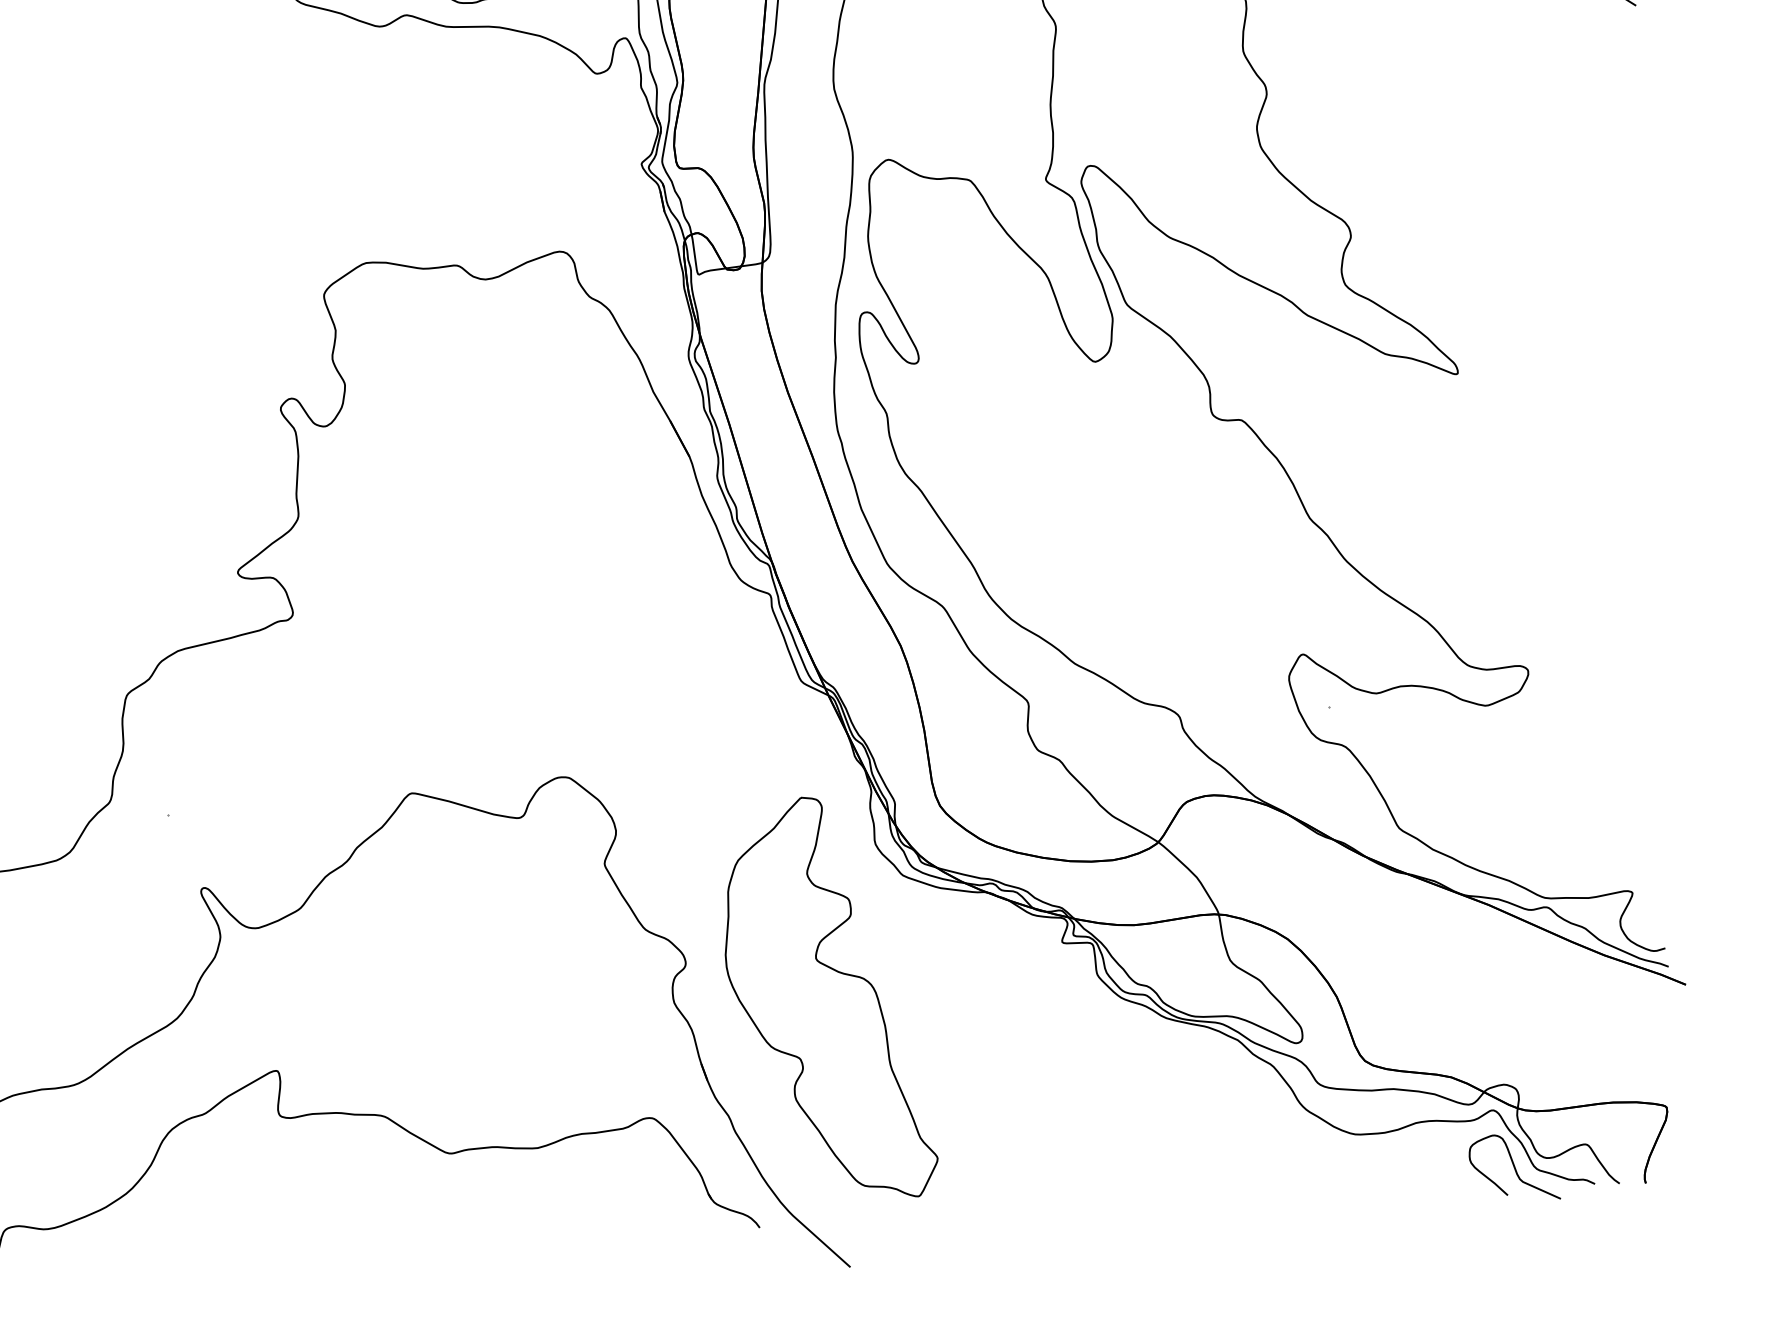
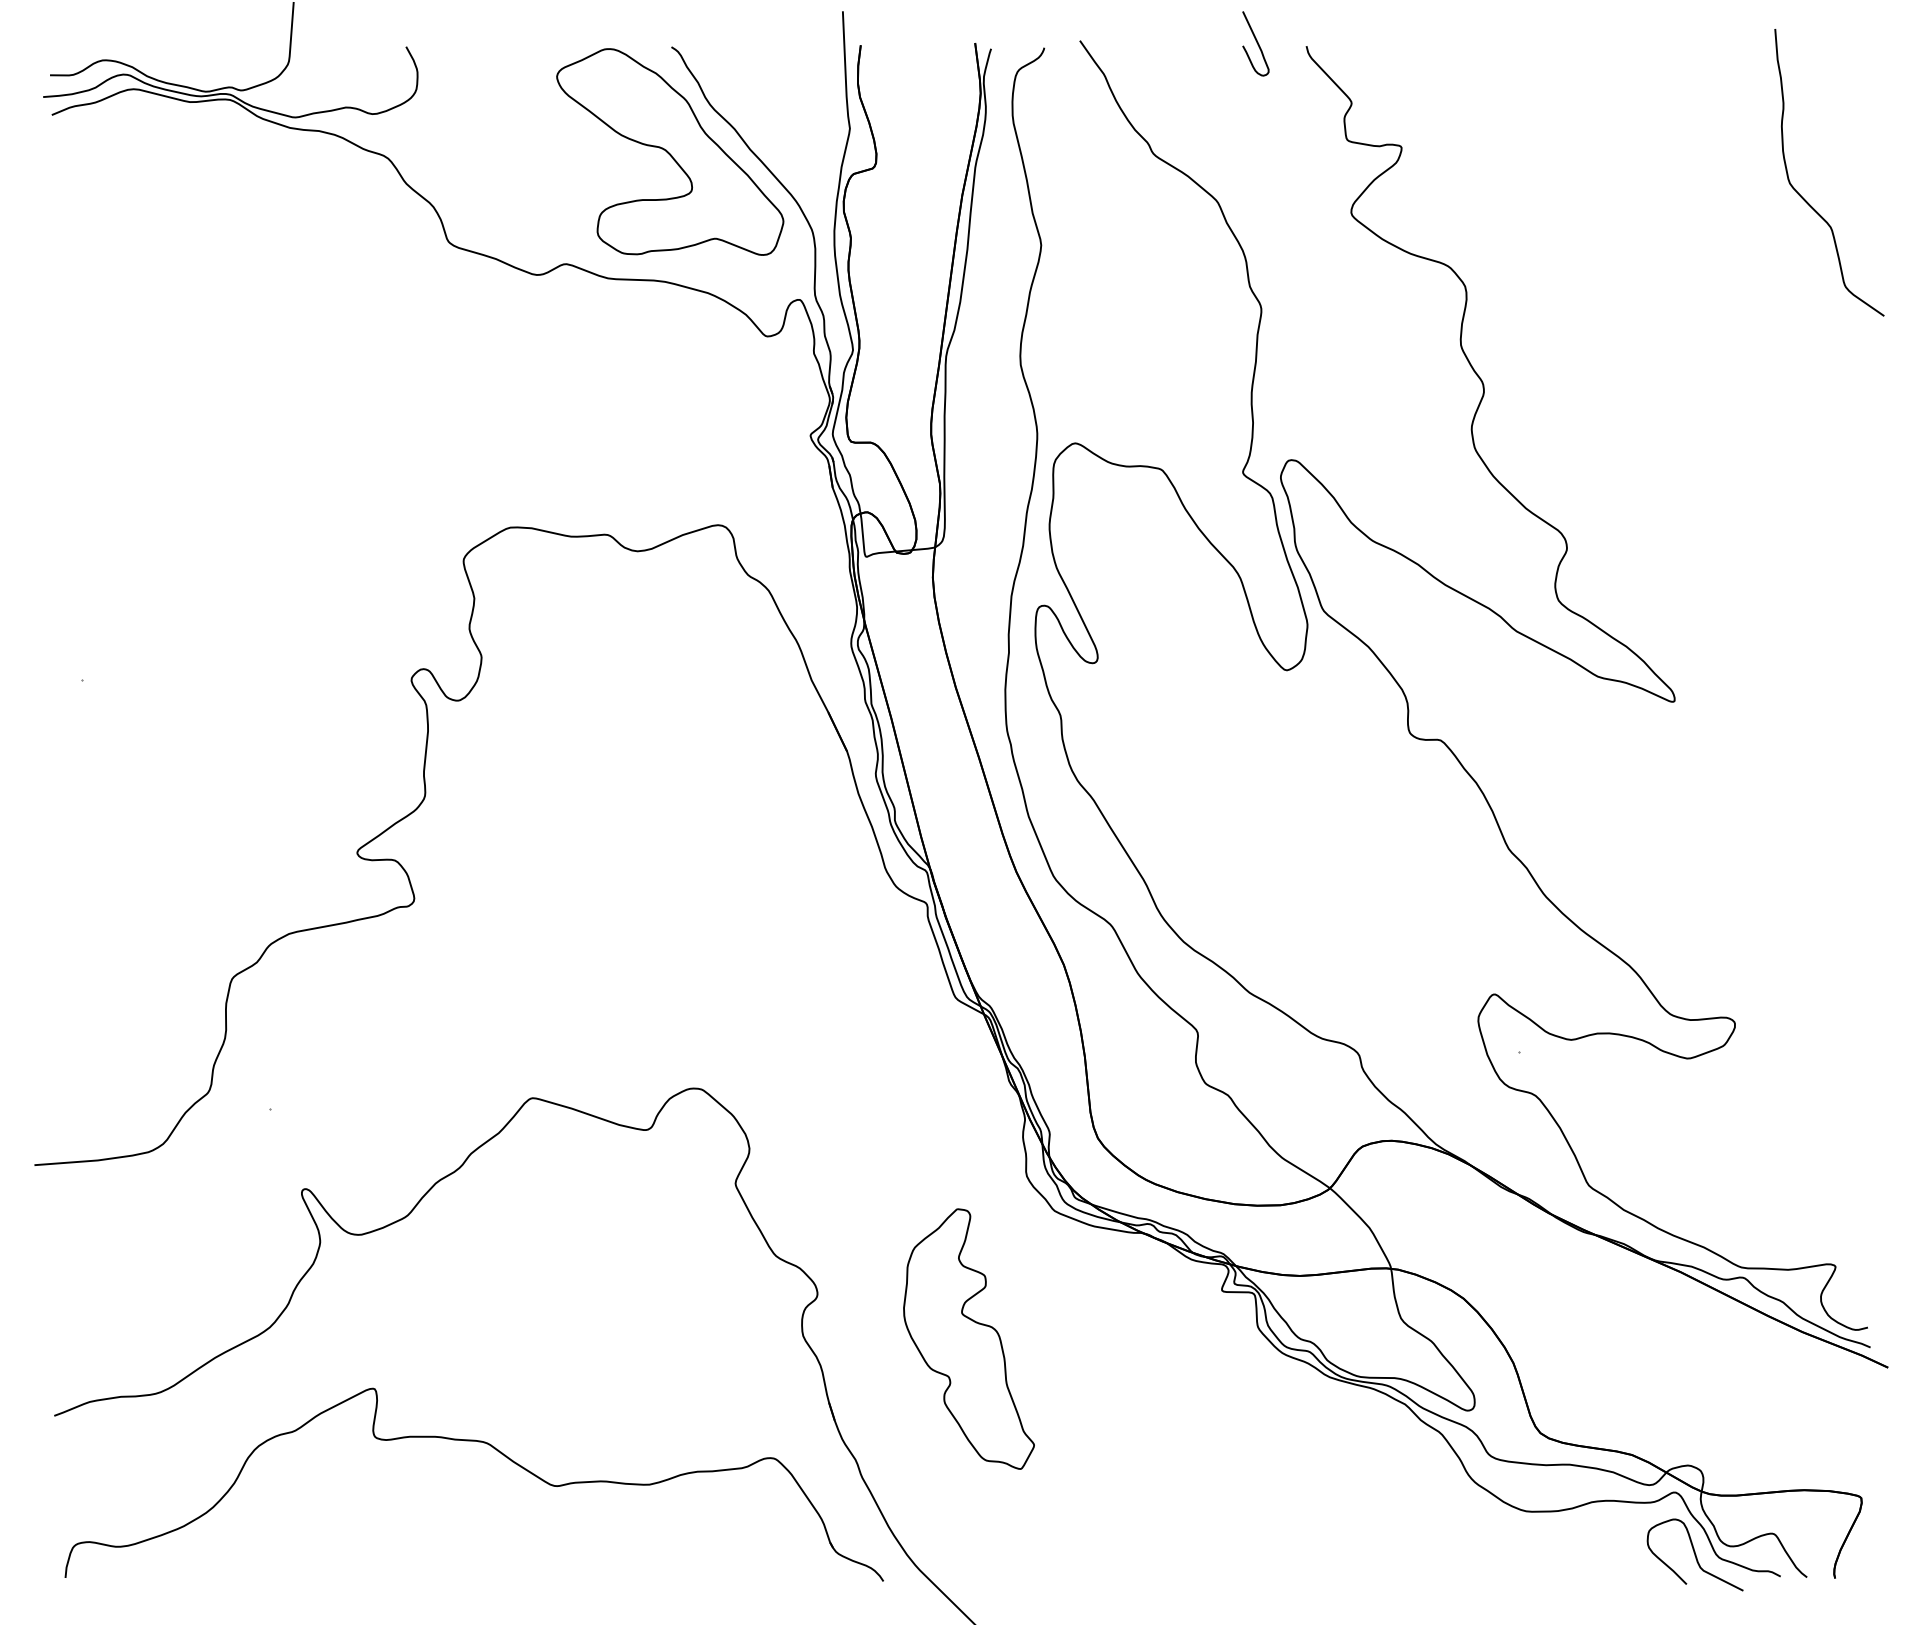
part: (828, 997) -> (968, 1338), size x0.6

